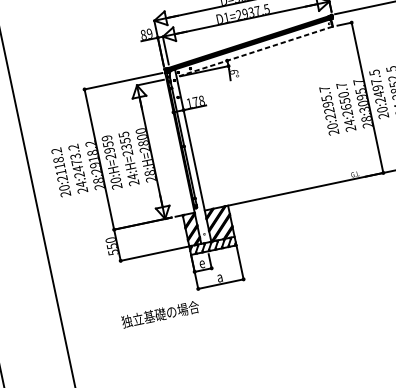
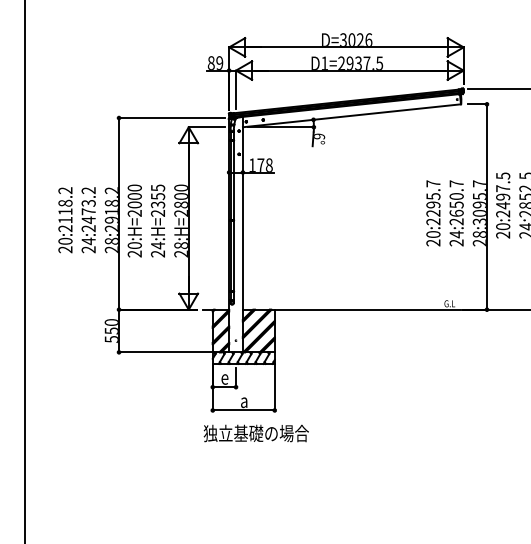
line: (254, 51) -> (351, 115), dashed -> solid
text: (108, 144) -> (134, 196), 20:H=2959 -> 20:H=2000
text: (159, 314) -> (255, 433), moved

